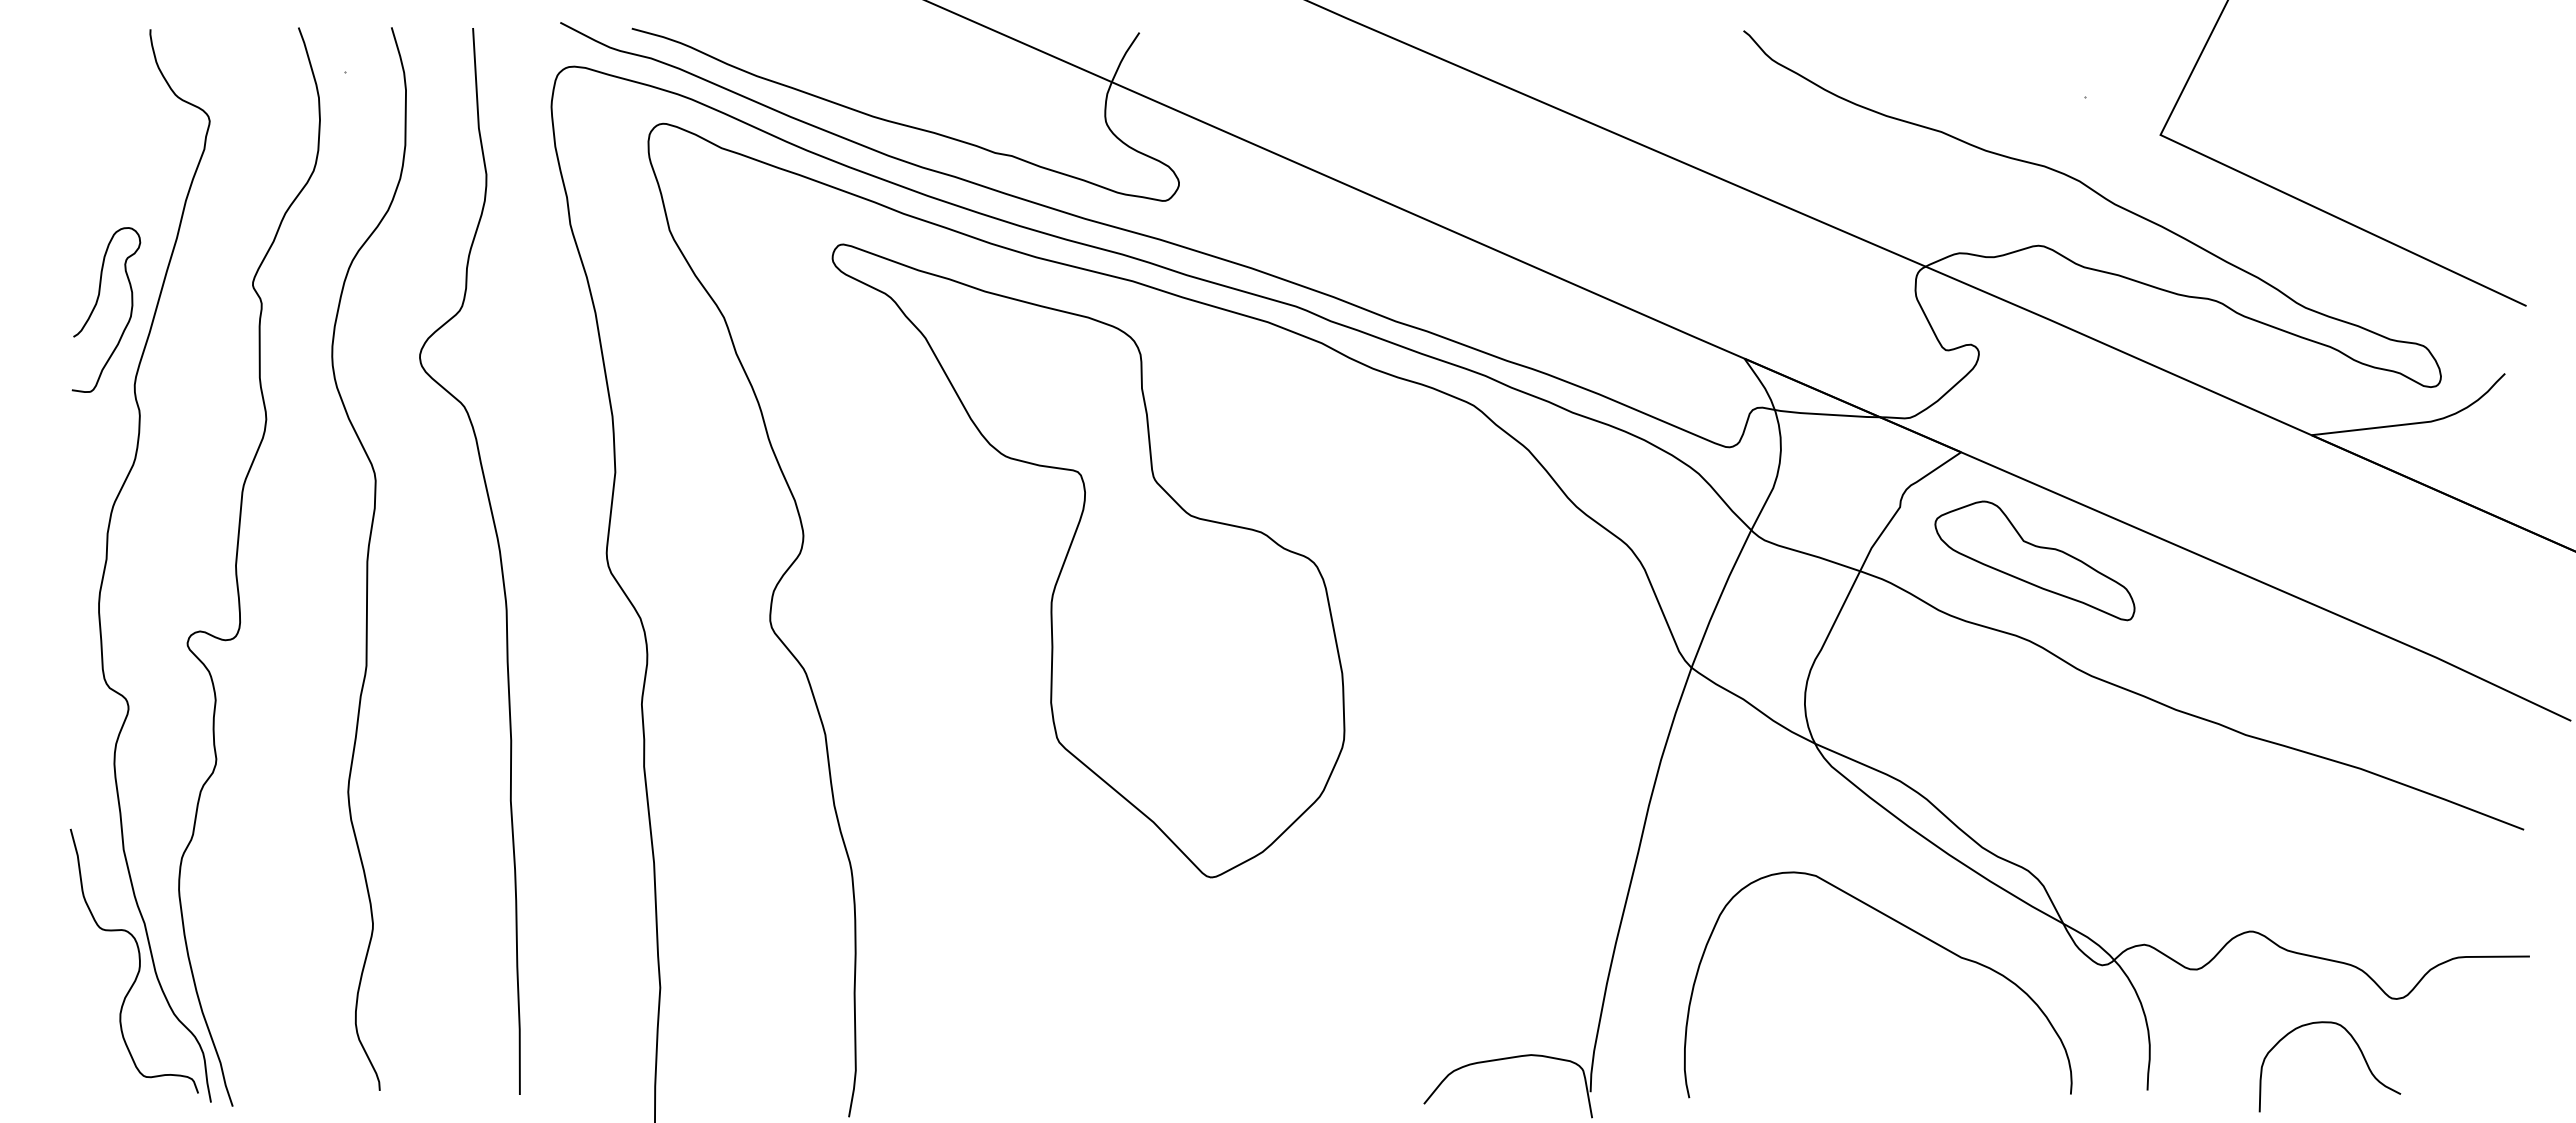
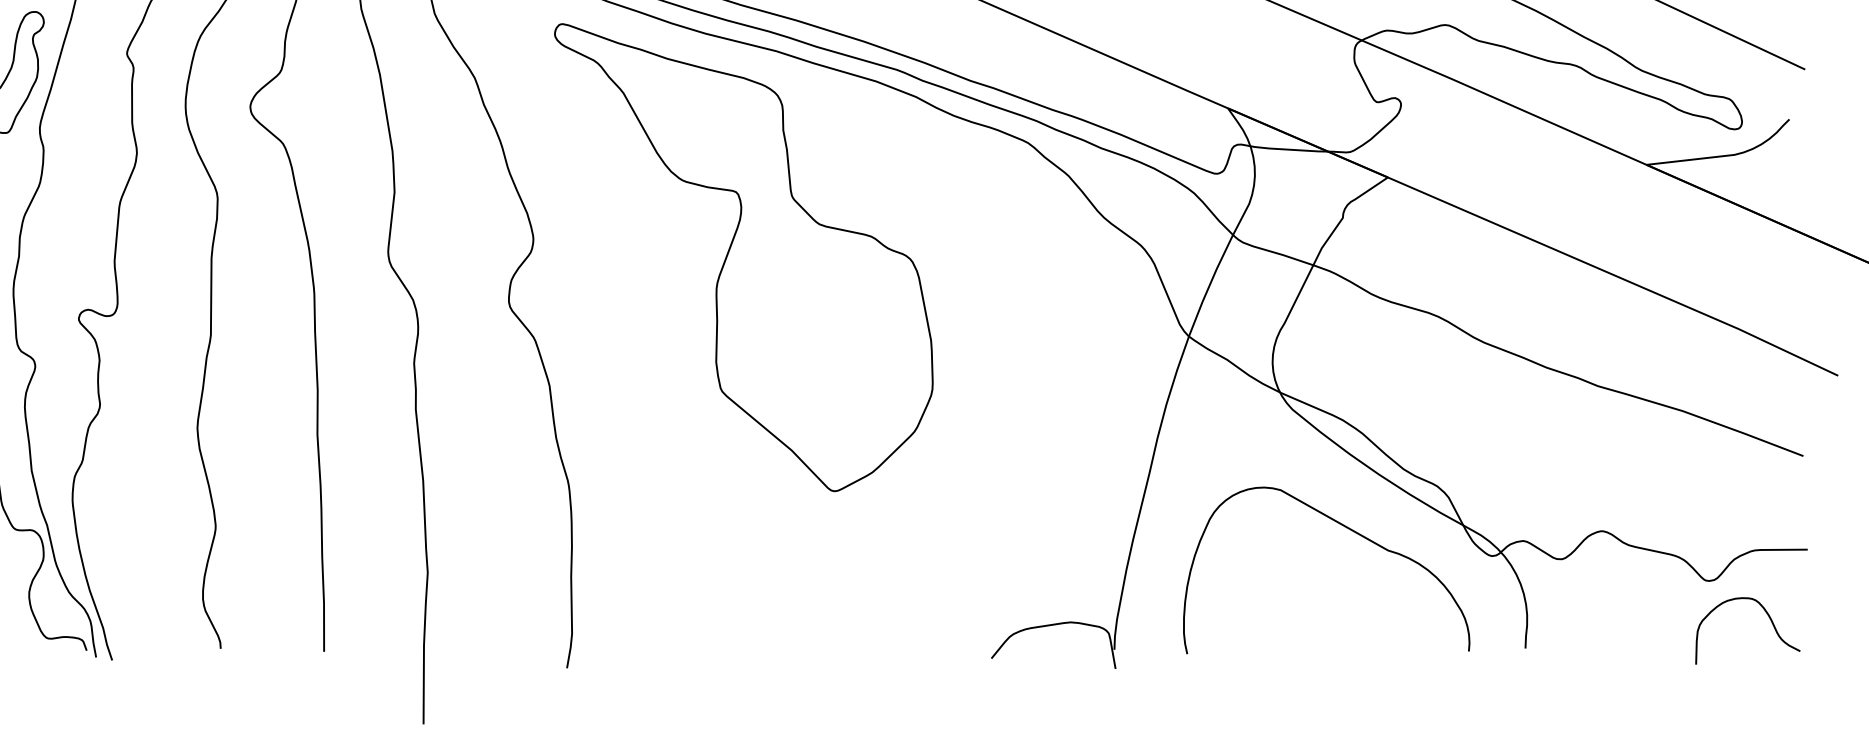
part: (2034, 560) -> (1442, 257), removed
curve: (2359, 1050) -> (1769, 619), moved

